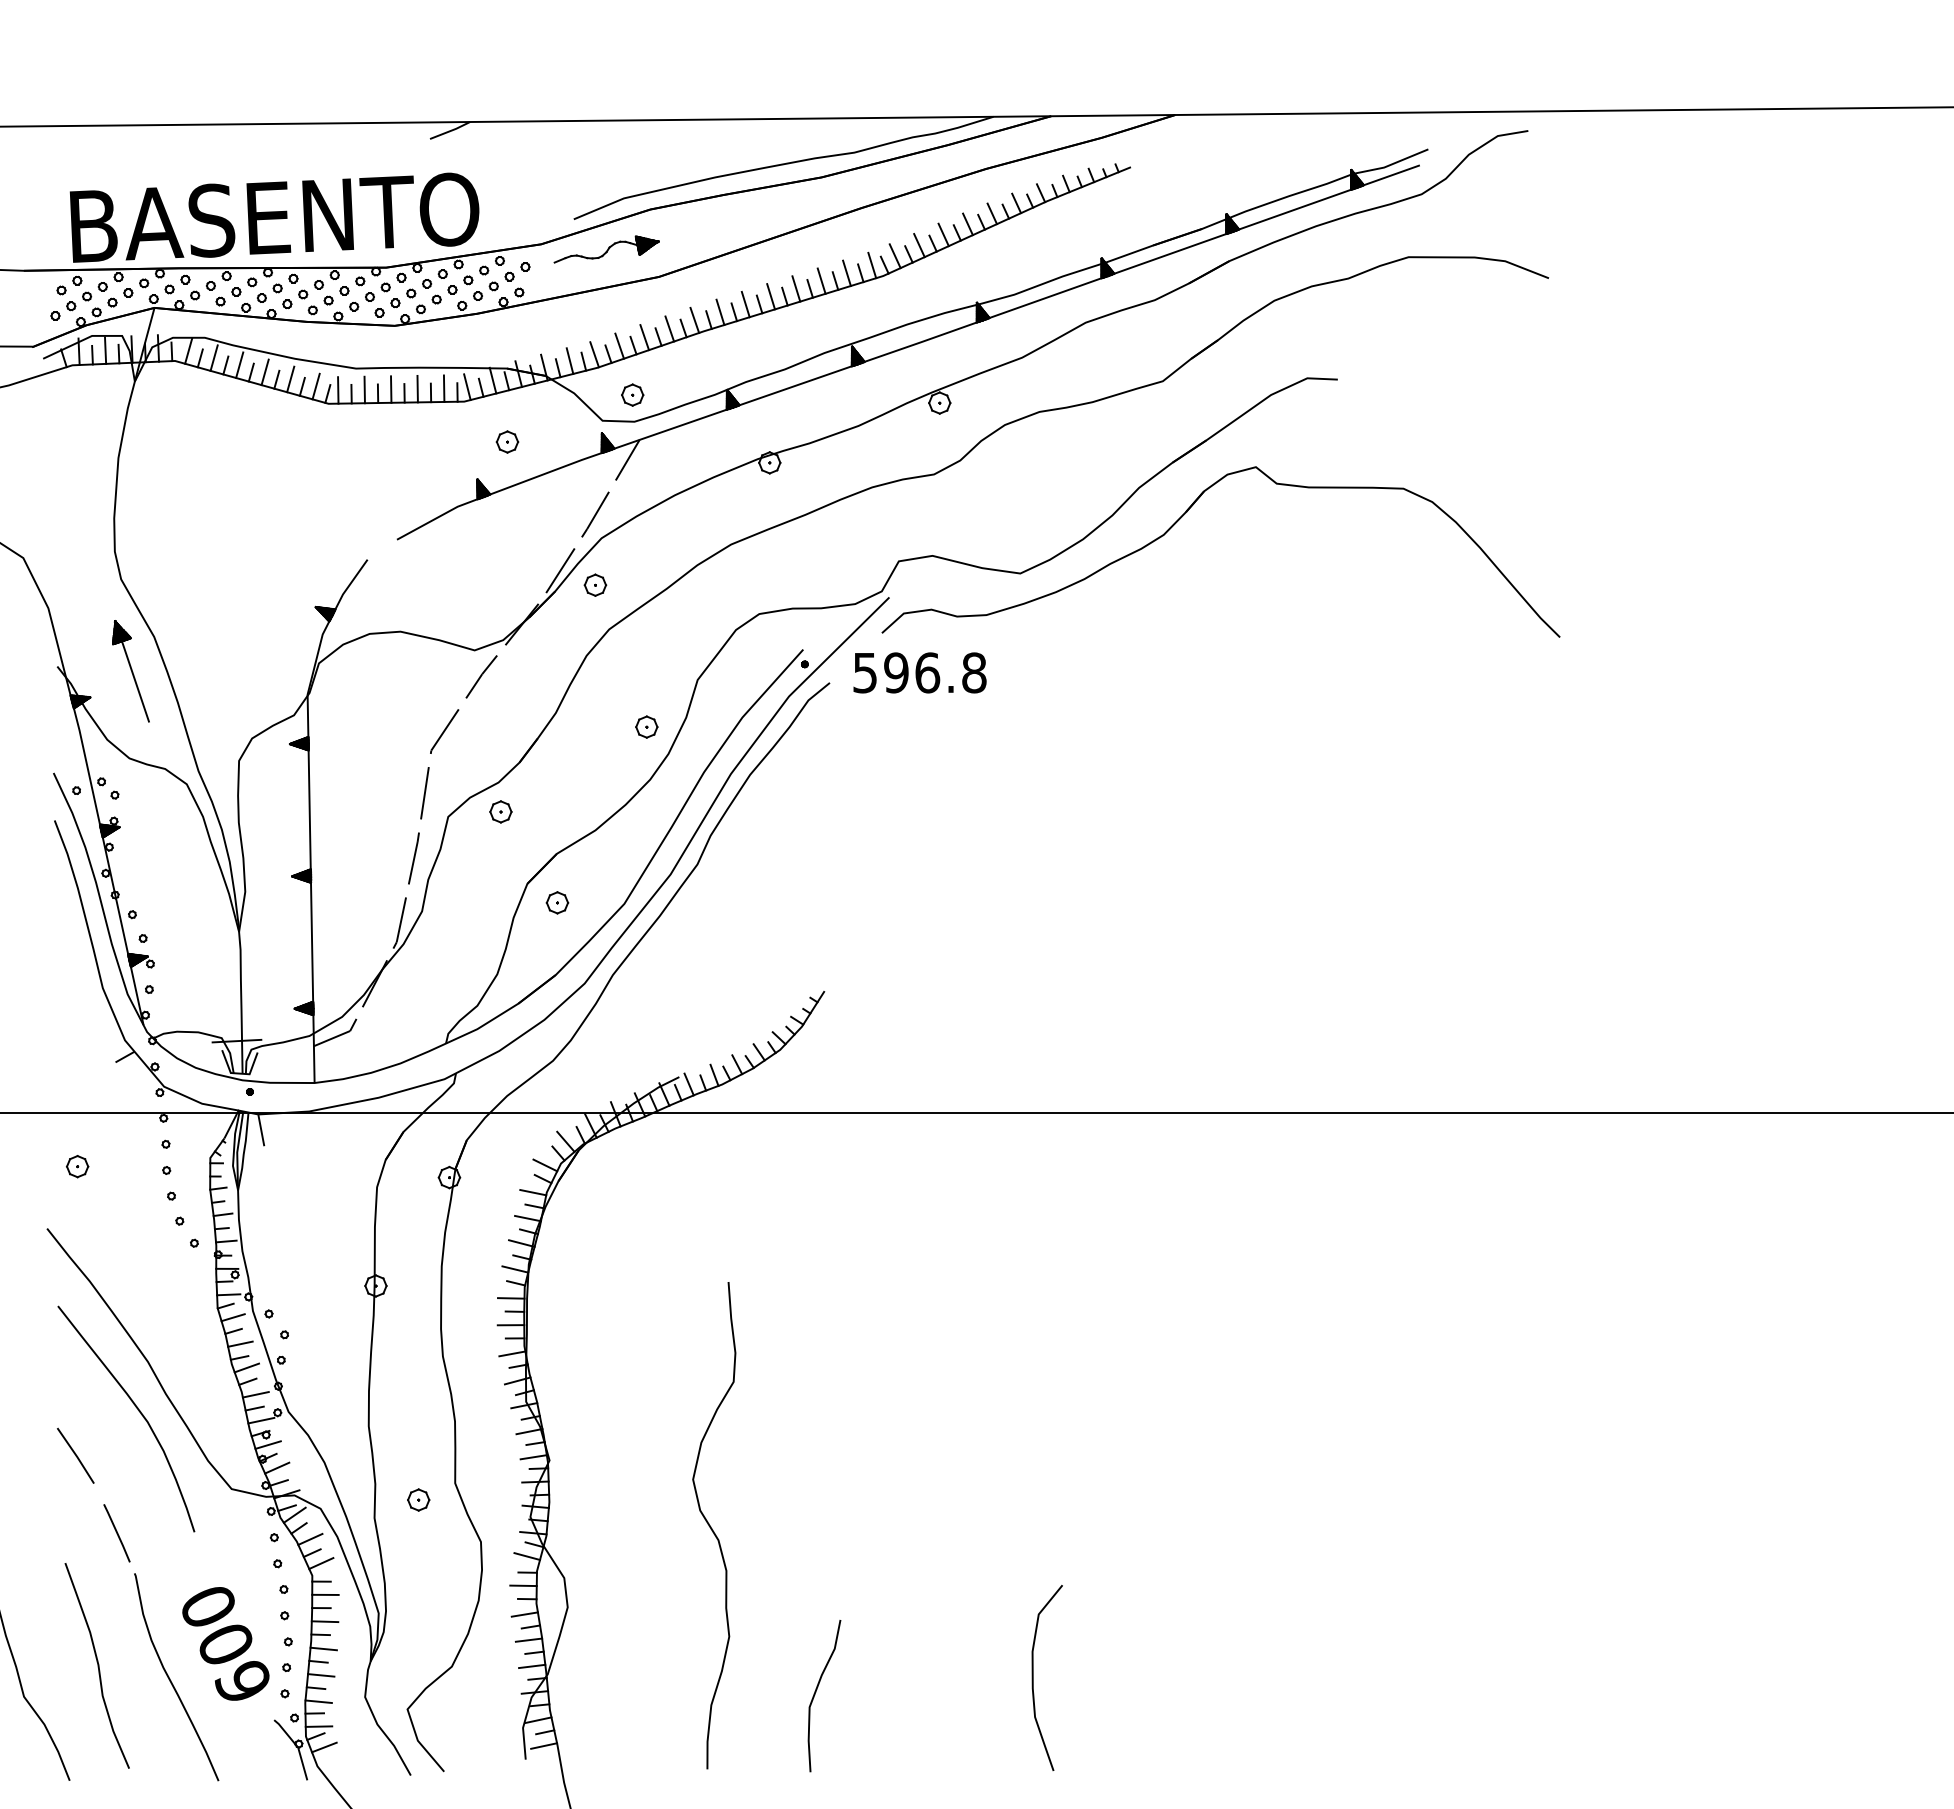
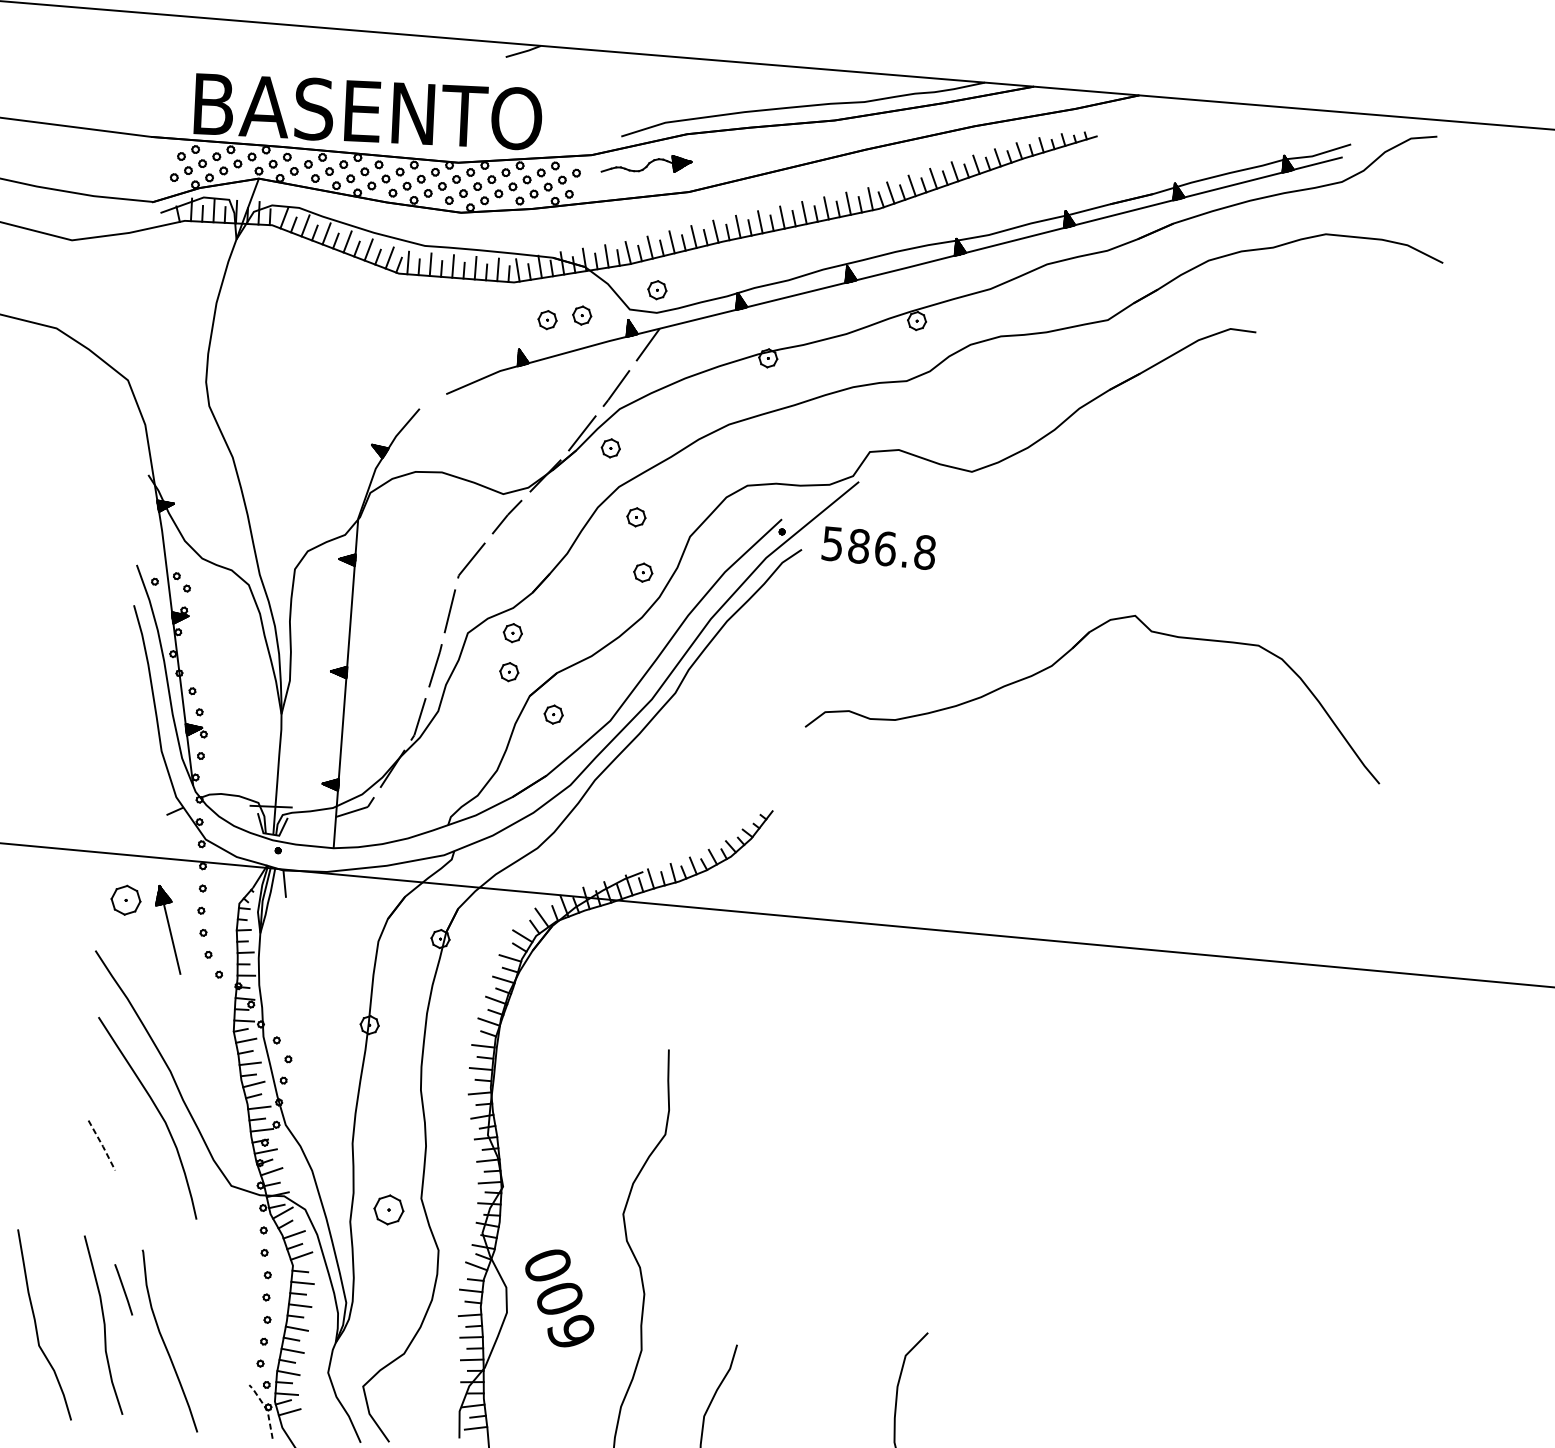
part: (547, 432) -> (582, 315), added
part: (1184, 515) -> (1070, 651), moved
part: (632, 662) -> (636, 516), added
part: (130, 671) -> (168, 929), moved
text: (896, 672) -> (859, 546), 596.8 -> 586.8
part: (500, 857) -> (508, 671), added
part: (77, 1166) -> (126, 900), size x1.6
line: (76, 1456) -> (102, 1146), solid -> dashed
part: (418, 1499) -> (388, 1209), size x1.6
line: (116, 1533) -> (123, 1289), moved
text: (225, 1643) -> (559, 1297), moved
line: (296, 1746) -> (266, 1409), solid -> dashed

